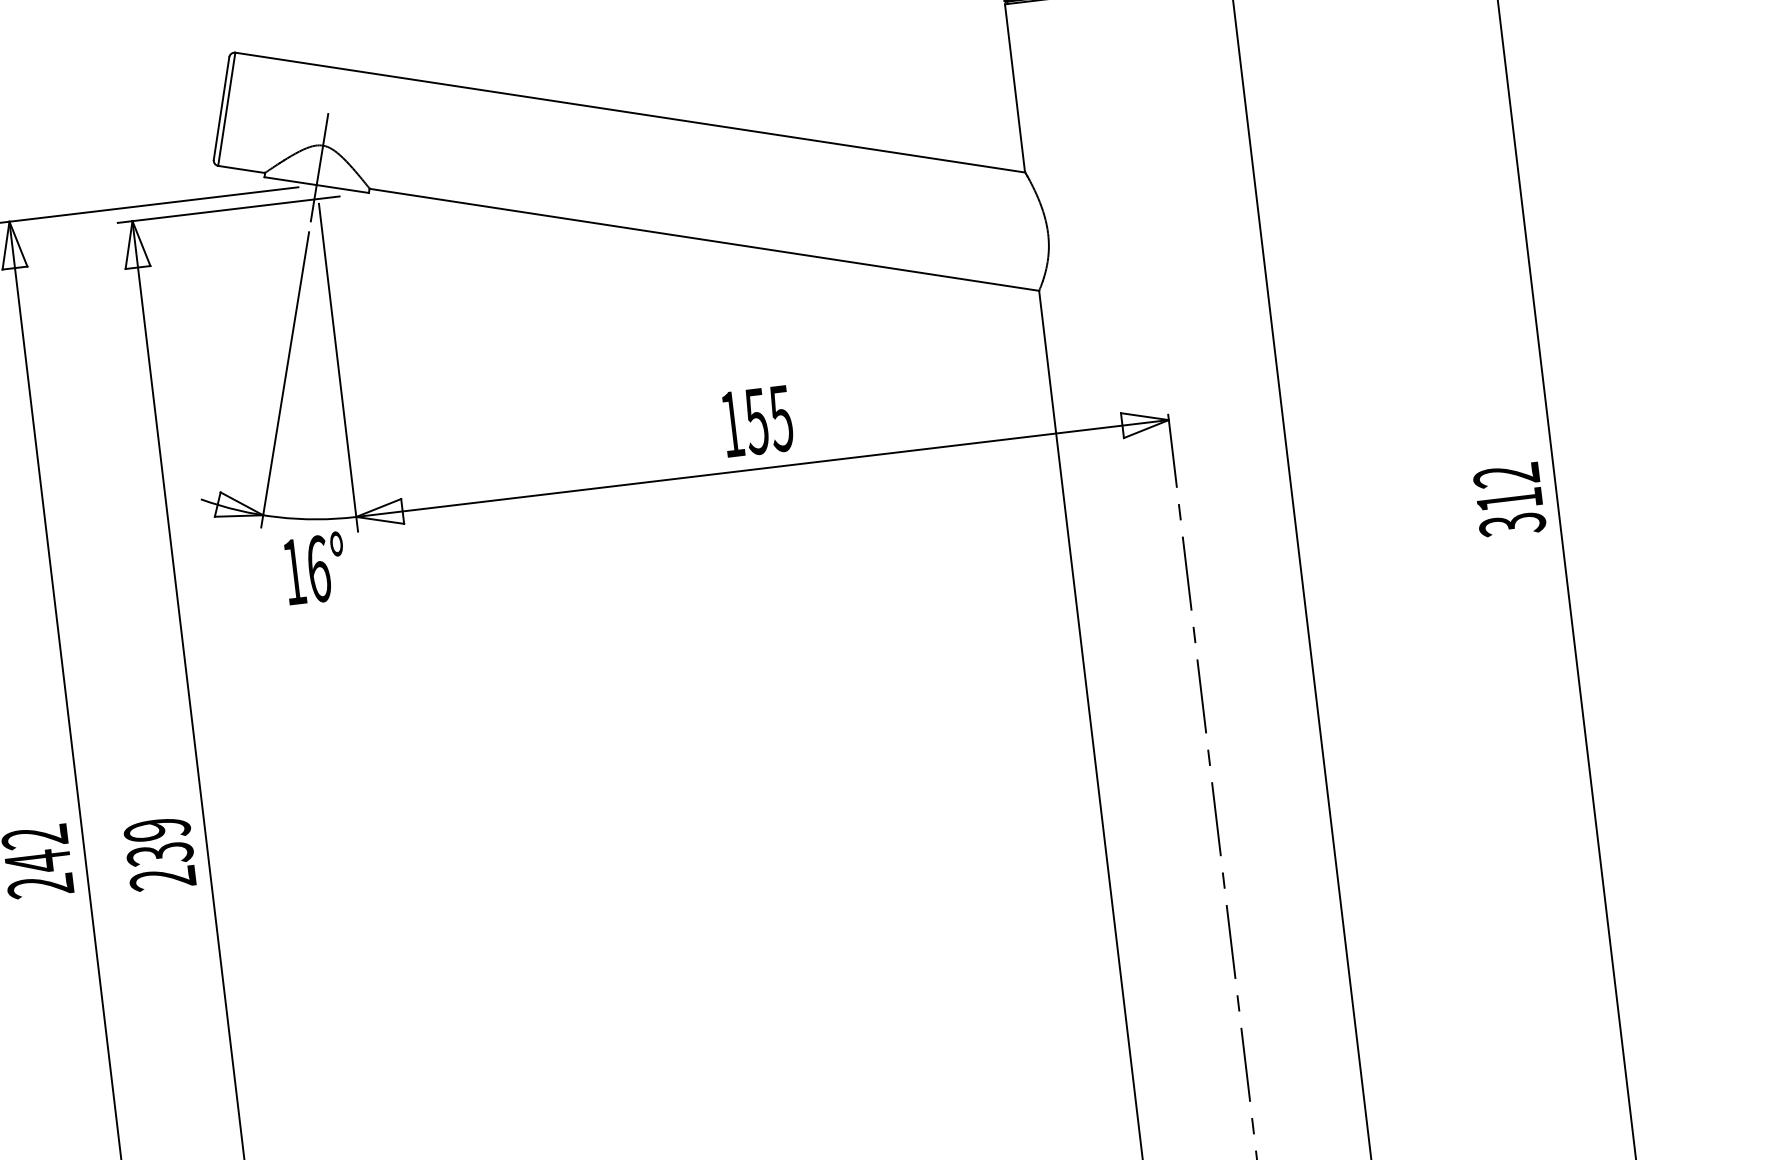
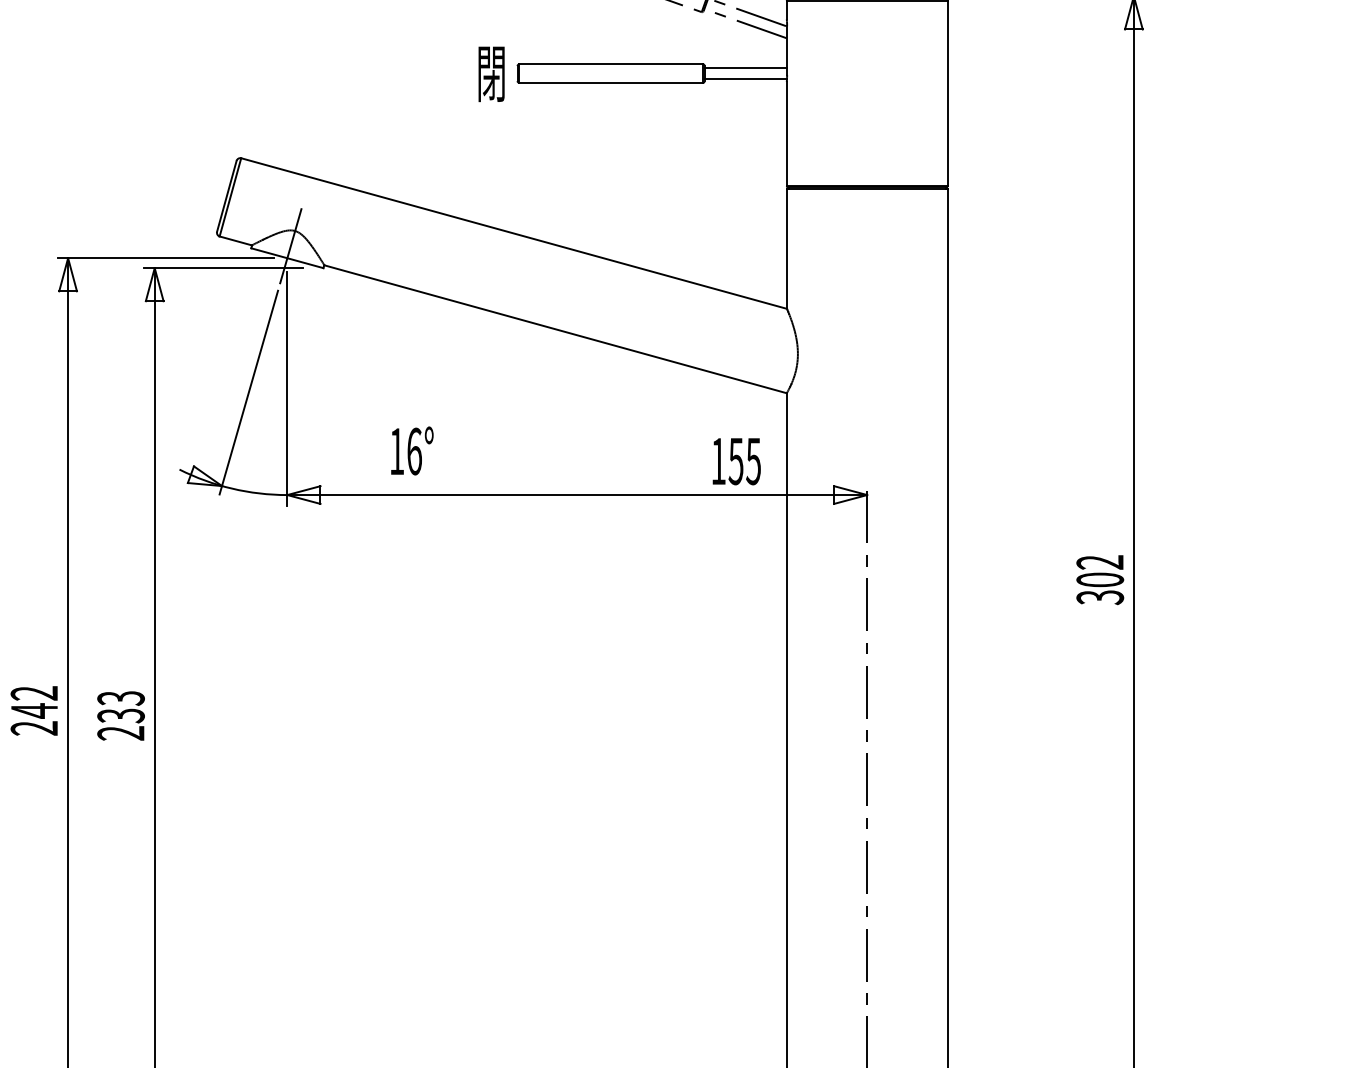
text: (757, 421) -> (736, 461), moved
text: (1509, 499) -> (1100, 579), 312 -> 302
text: (315, 567) -> (412, 450), moved
text: (156, 829) -> (120, 698), 239 -> 233

